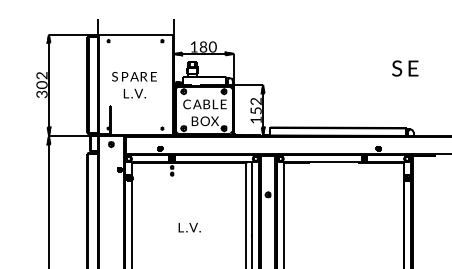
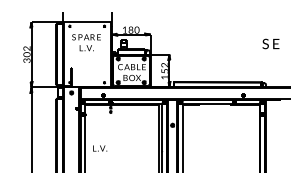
text: (404, 67) -> (270, 43), moved
text: (134, 84) -> (86, 42), moved
text: (190, 227) -> (100, 148), moved

